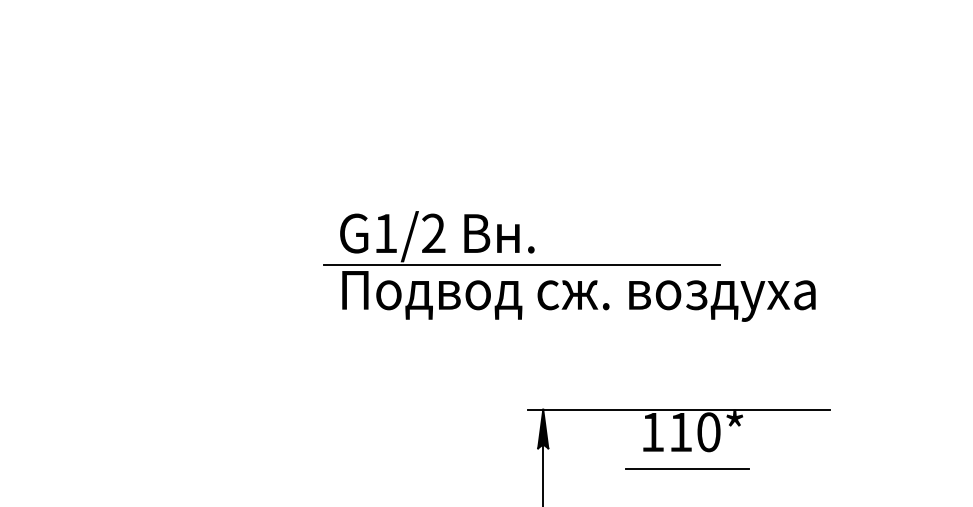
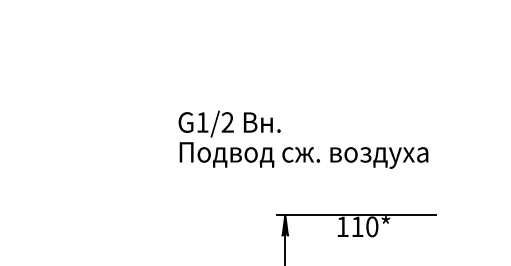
line: (520, 265) -> (273, 139), removed
line: (686, 469) -> (360, 246), removed

